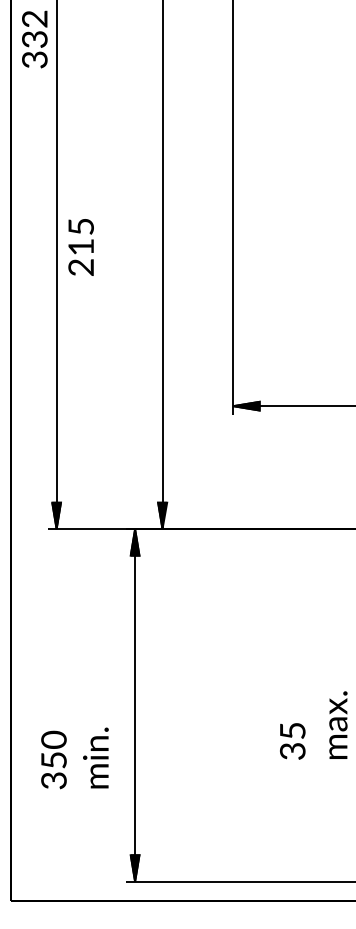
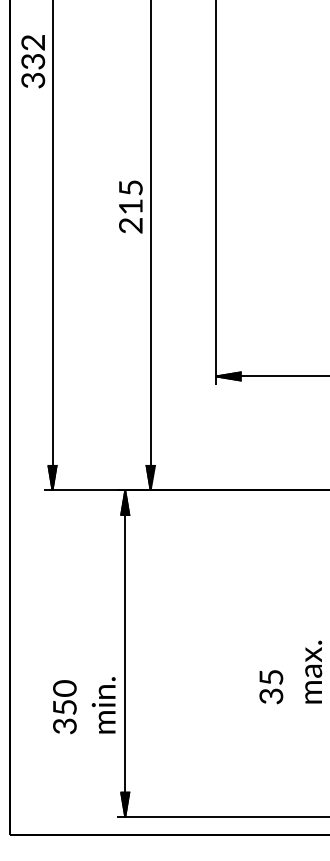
text: (34, 39) -> (32, 61), moved
text: (80, 247) -> (130, 207), moved
text: (74, 758) -> (83, 705), moved

